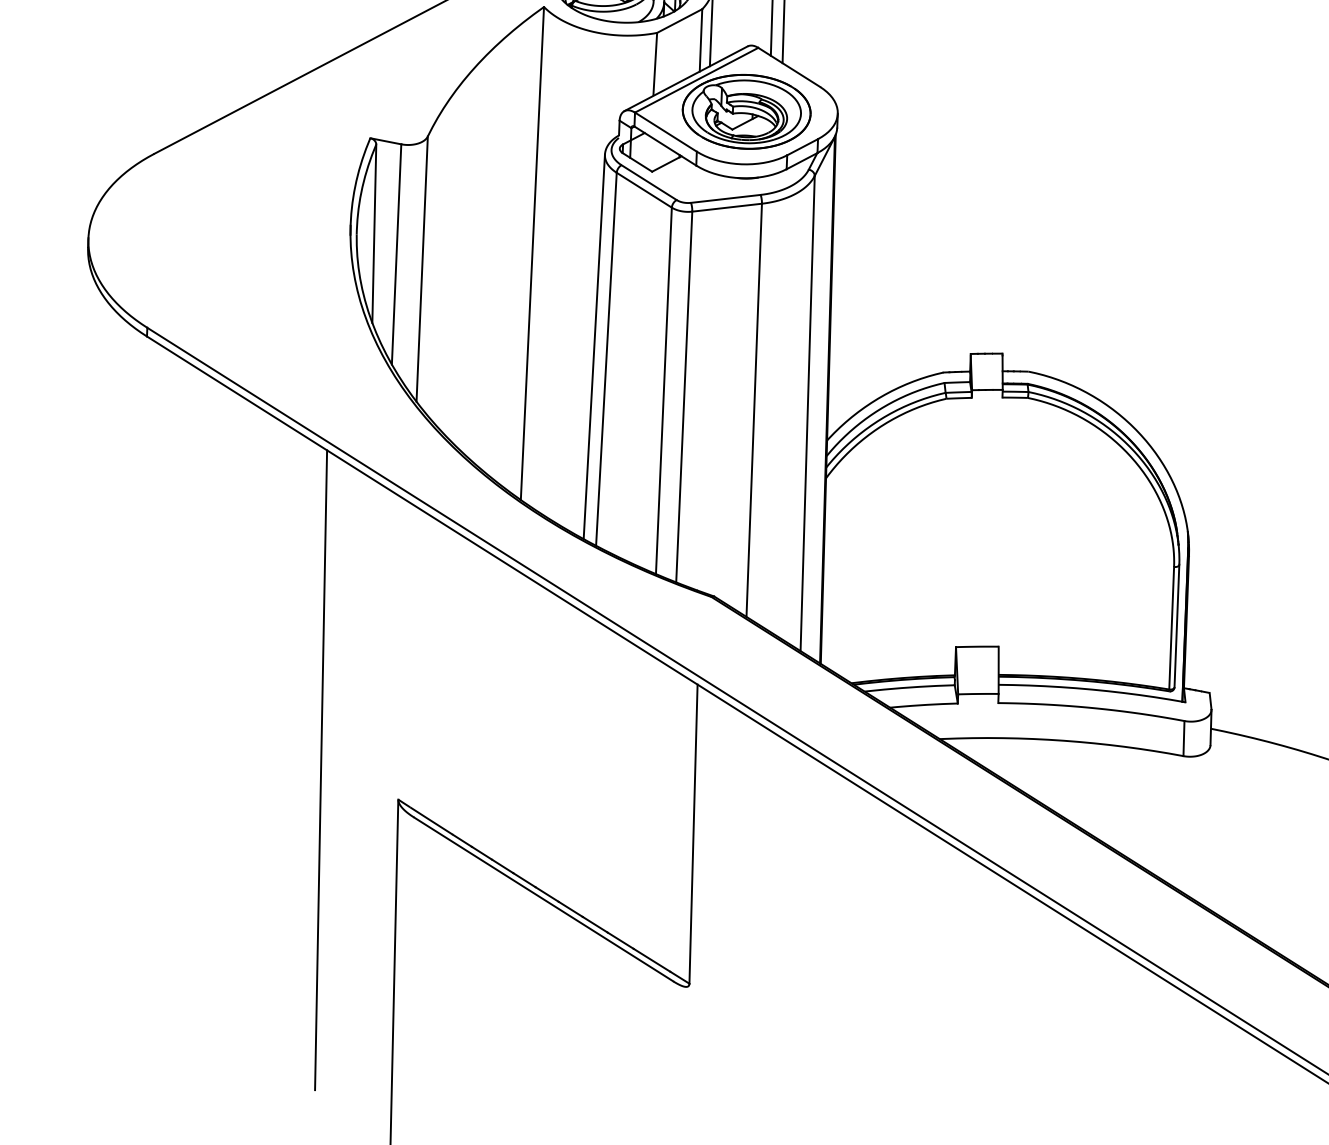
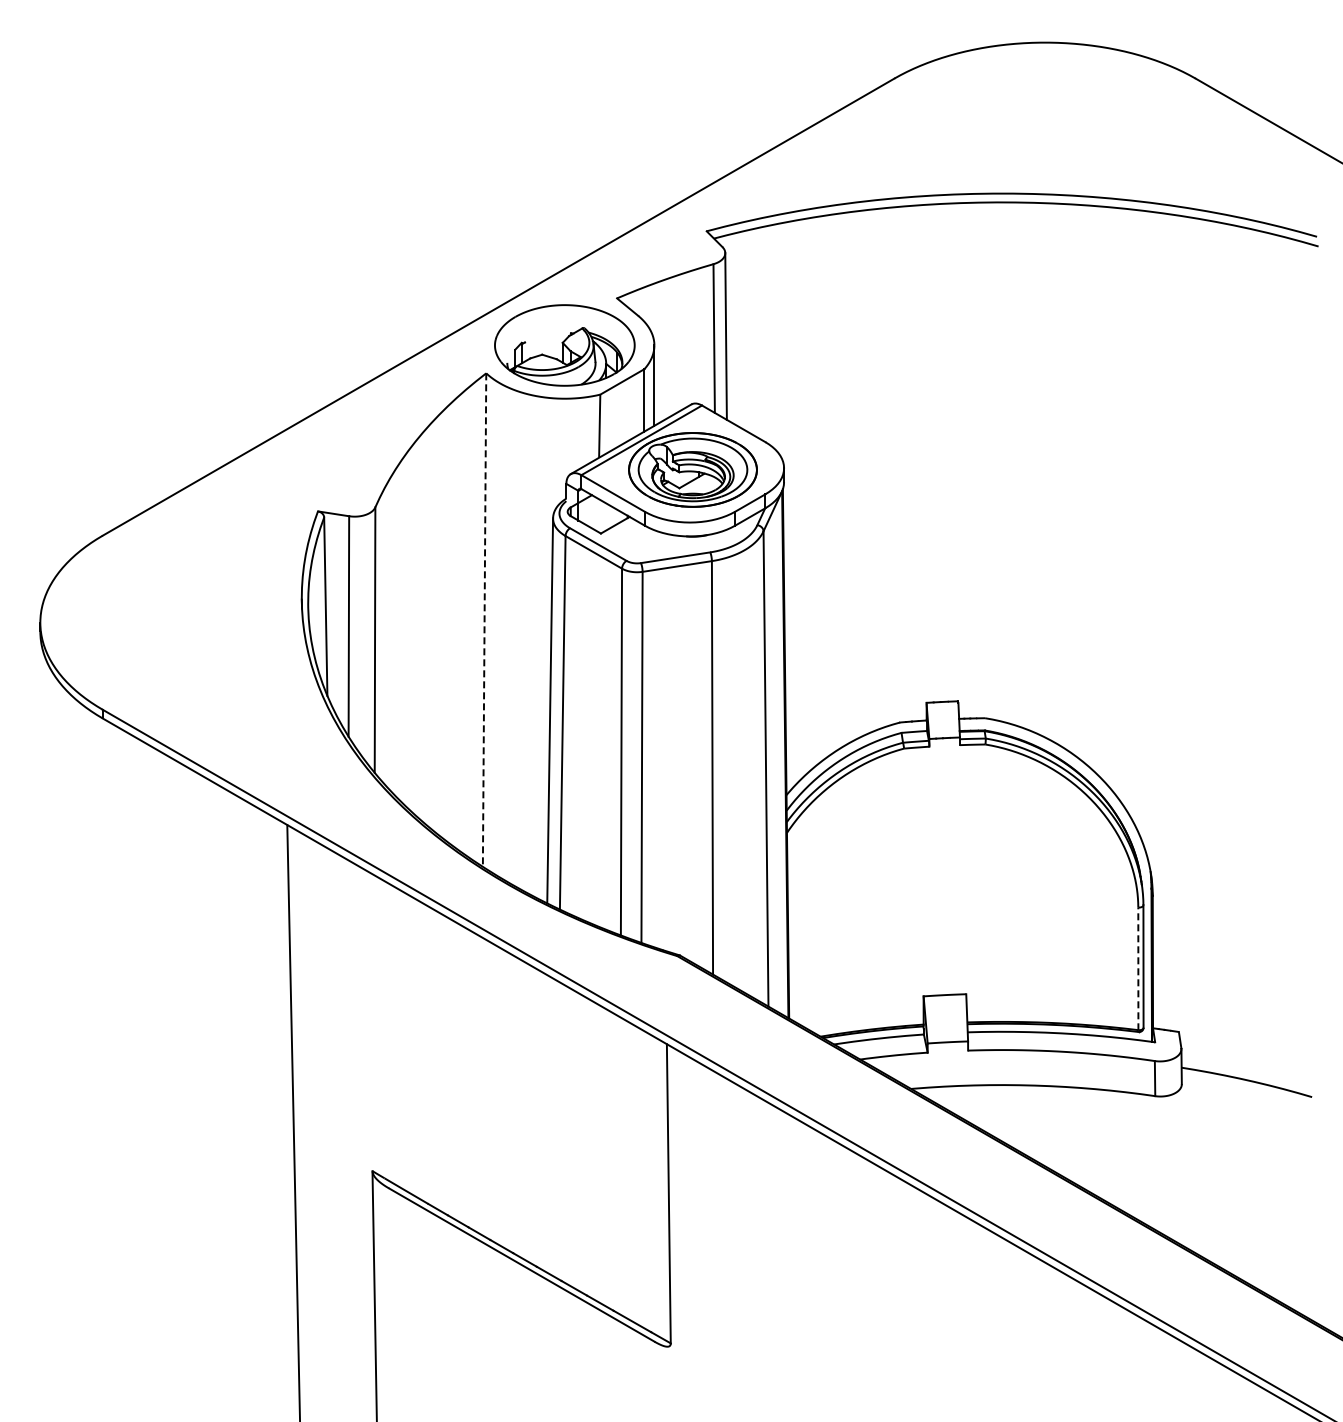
line: (532, 253) -> (484, 620), solid -> dashed
line: (1171, 627) -> (1138, 968), solid -> dashed

